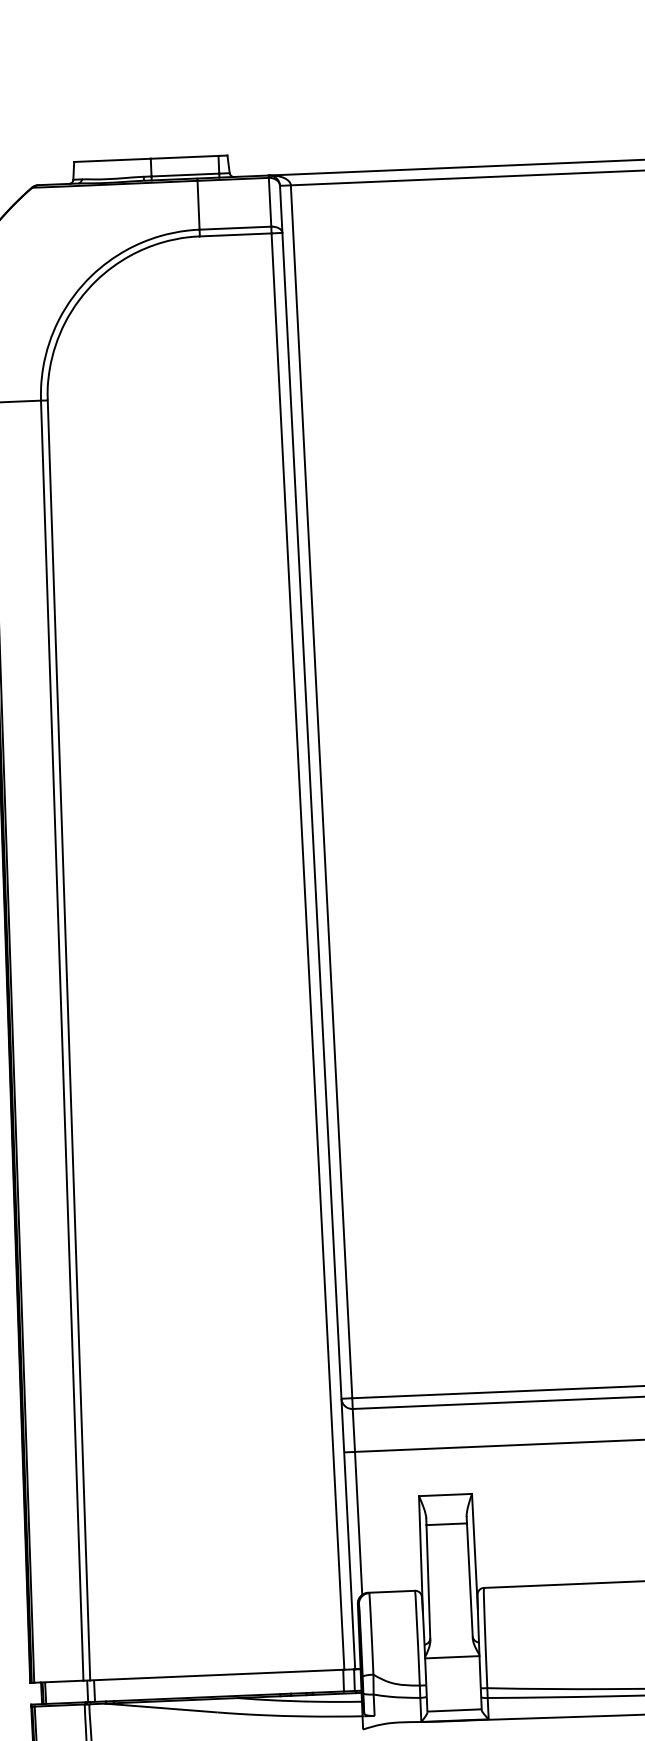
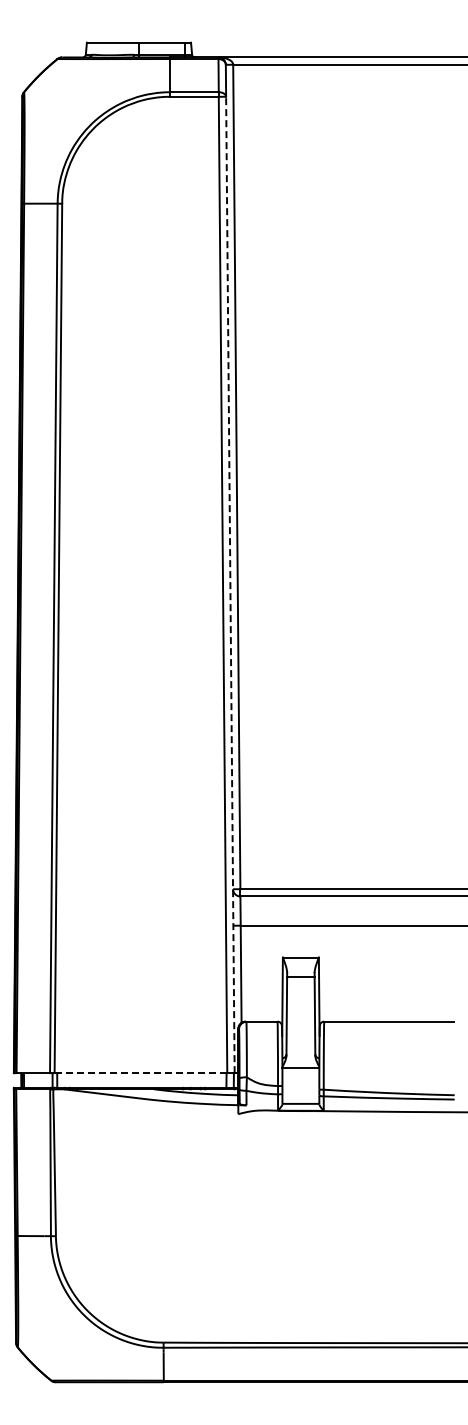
line: (318, 950) -> (230, 584), solid -> dashed
line: (218, 1675) -> (141, 1073), solid -> dashed

